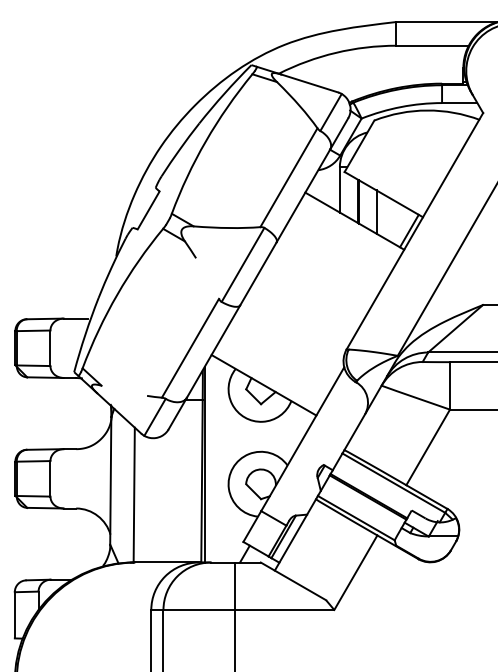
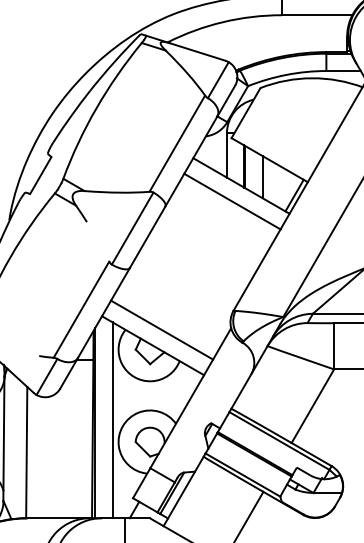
line: (345, 236) -> (232, 200), added
line: (272, 368) -> (161, 329), added
line: (222, 461) -> (112, 419), added

